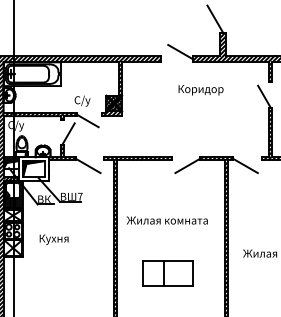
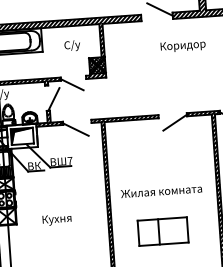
text: (82, 100) -> (72, 45), moved
text: (167, 220) -> (161, 191), moved
text: (53, 239) -> (56, 219), moved

